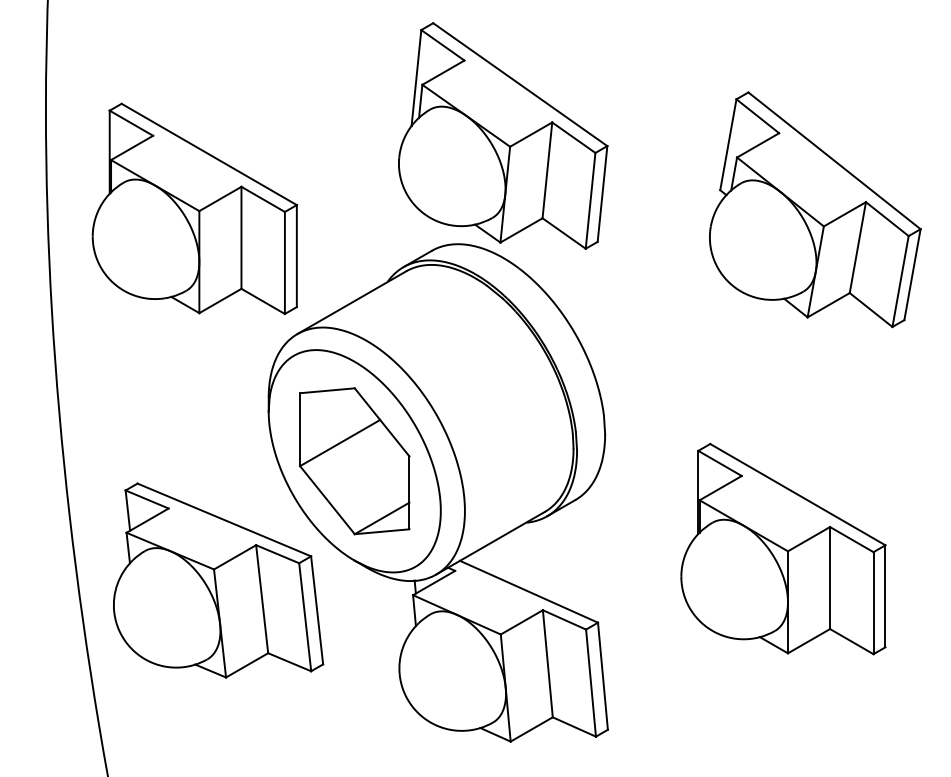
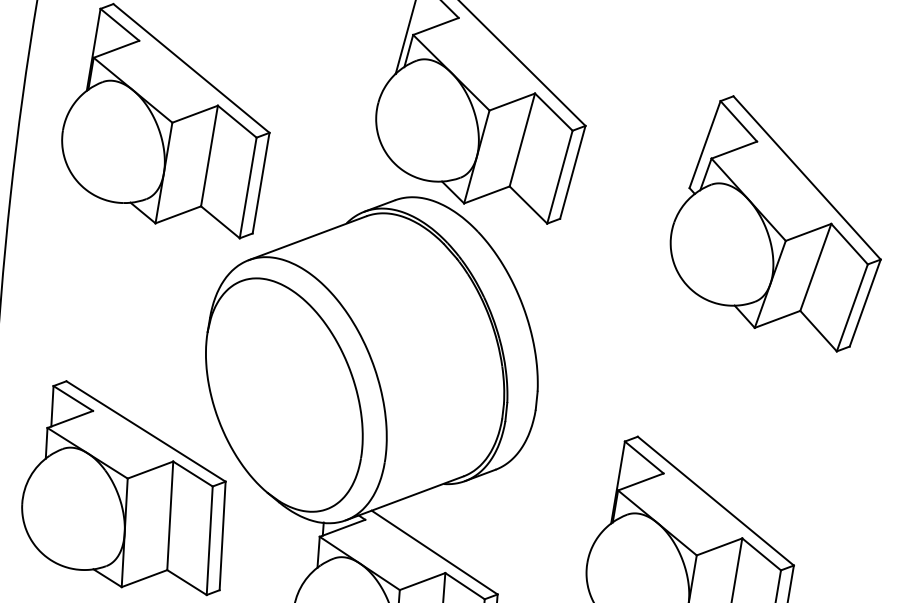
part: (354, 461) -> (284, 395), removed

